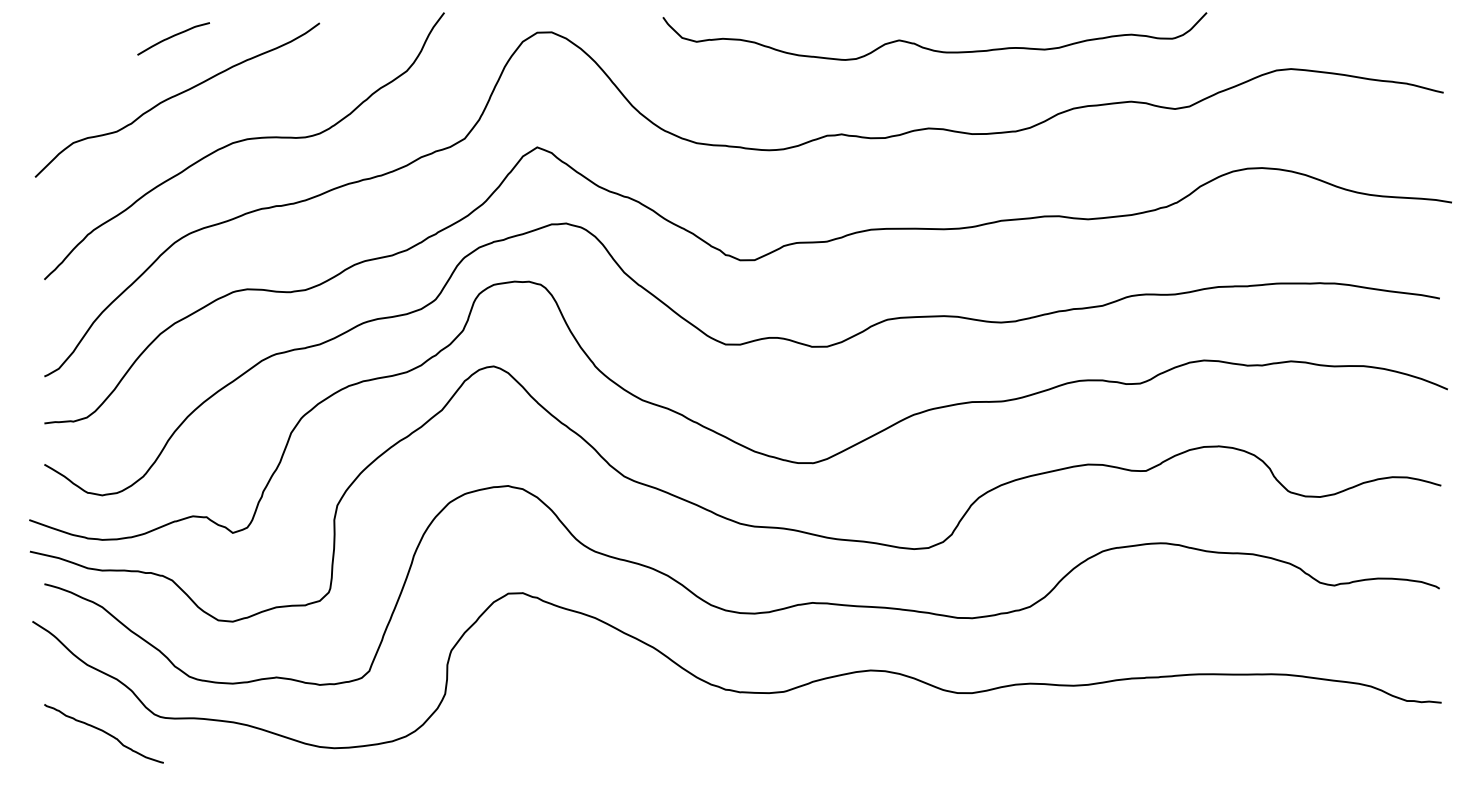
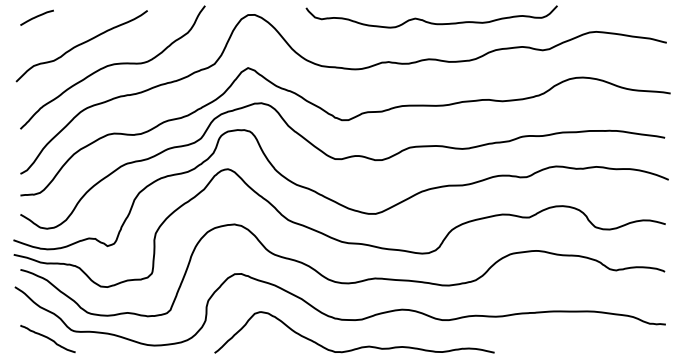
curve: (172, 37) -> (36, 17), moved
curve: (780, 750) -> (360, 346), added

